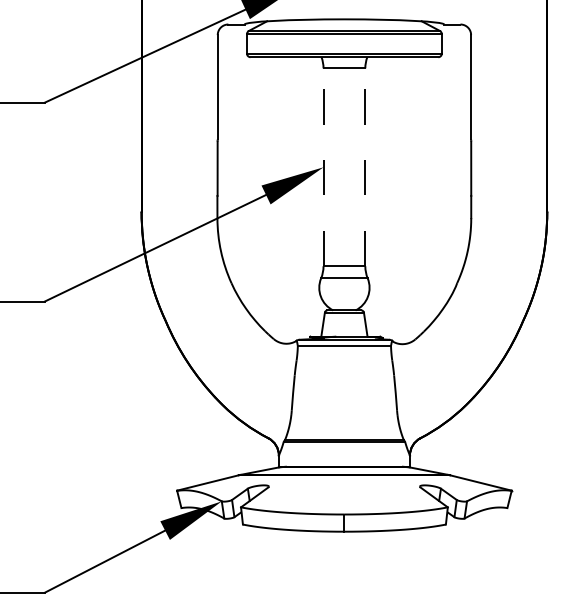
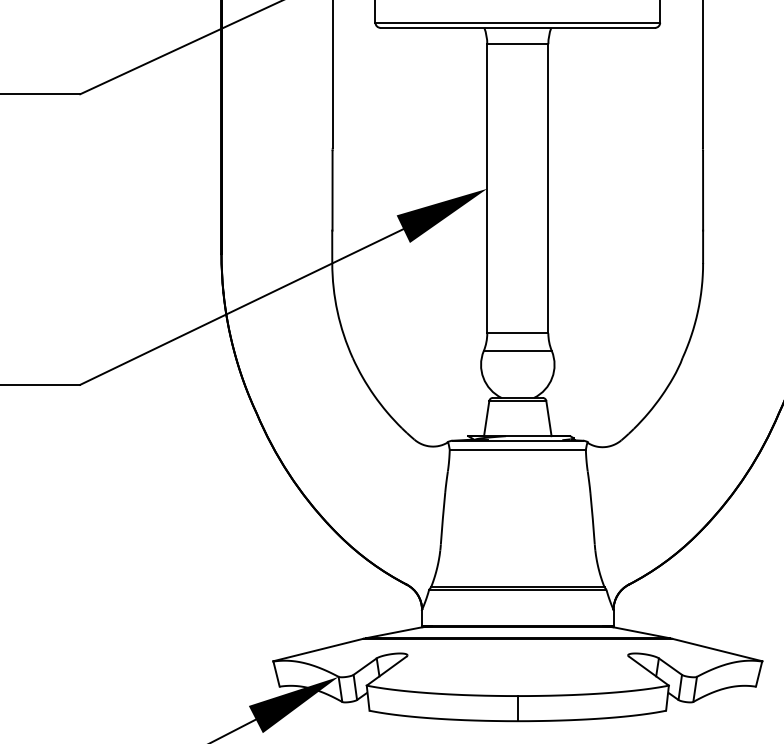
line: (323, 167) -> (487, 189), dashed -> solid
line: (365, 167) -> (548, 189), dashed -> solid

